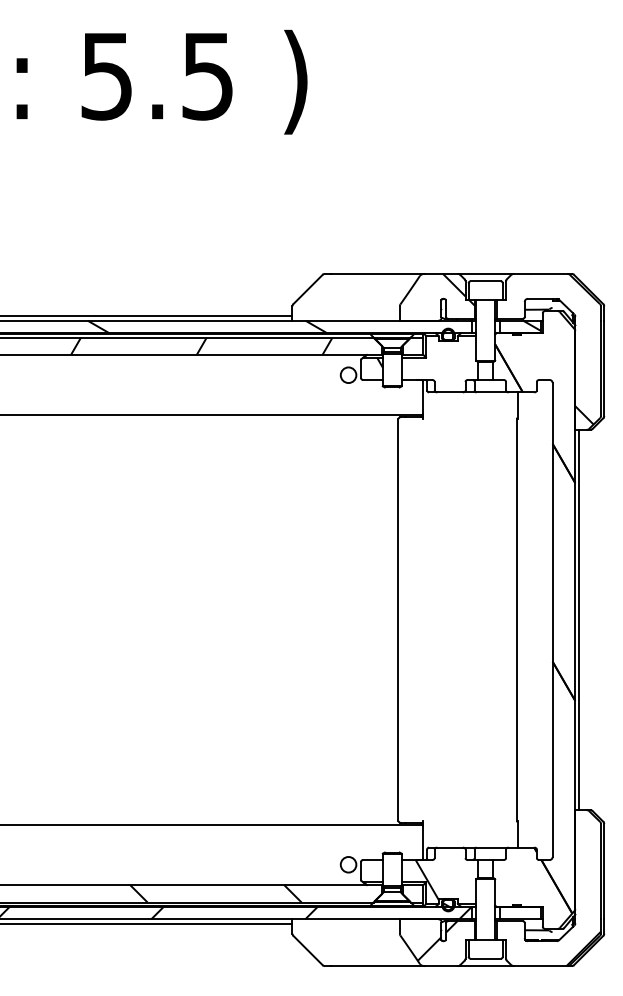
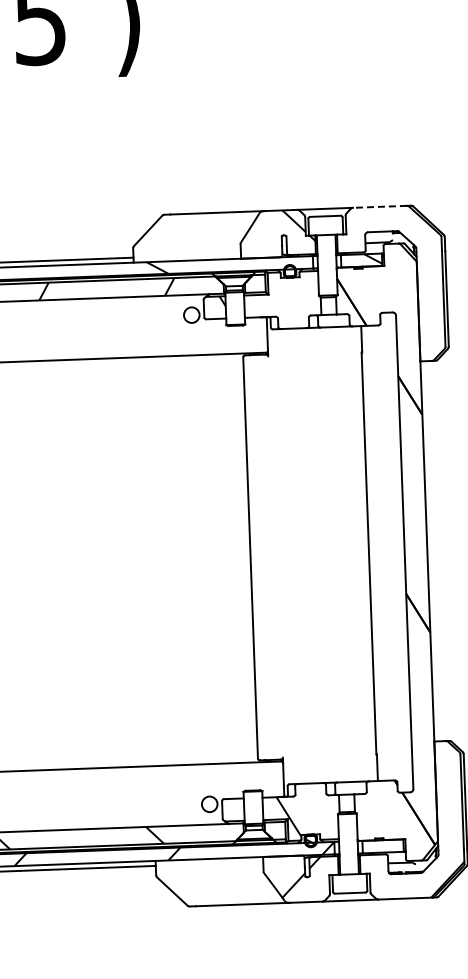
line: (540, 273) -> (379, 206), solid -> dashed
hatch: (584, 415) -> (429, 346), removed
line: (579, 619) -> (431, 550), removed

